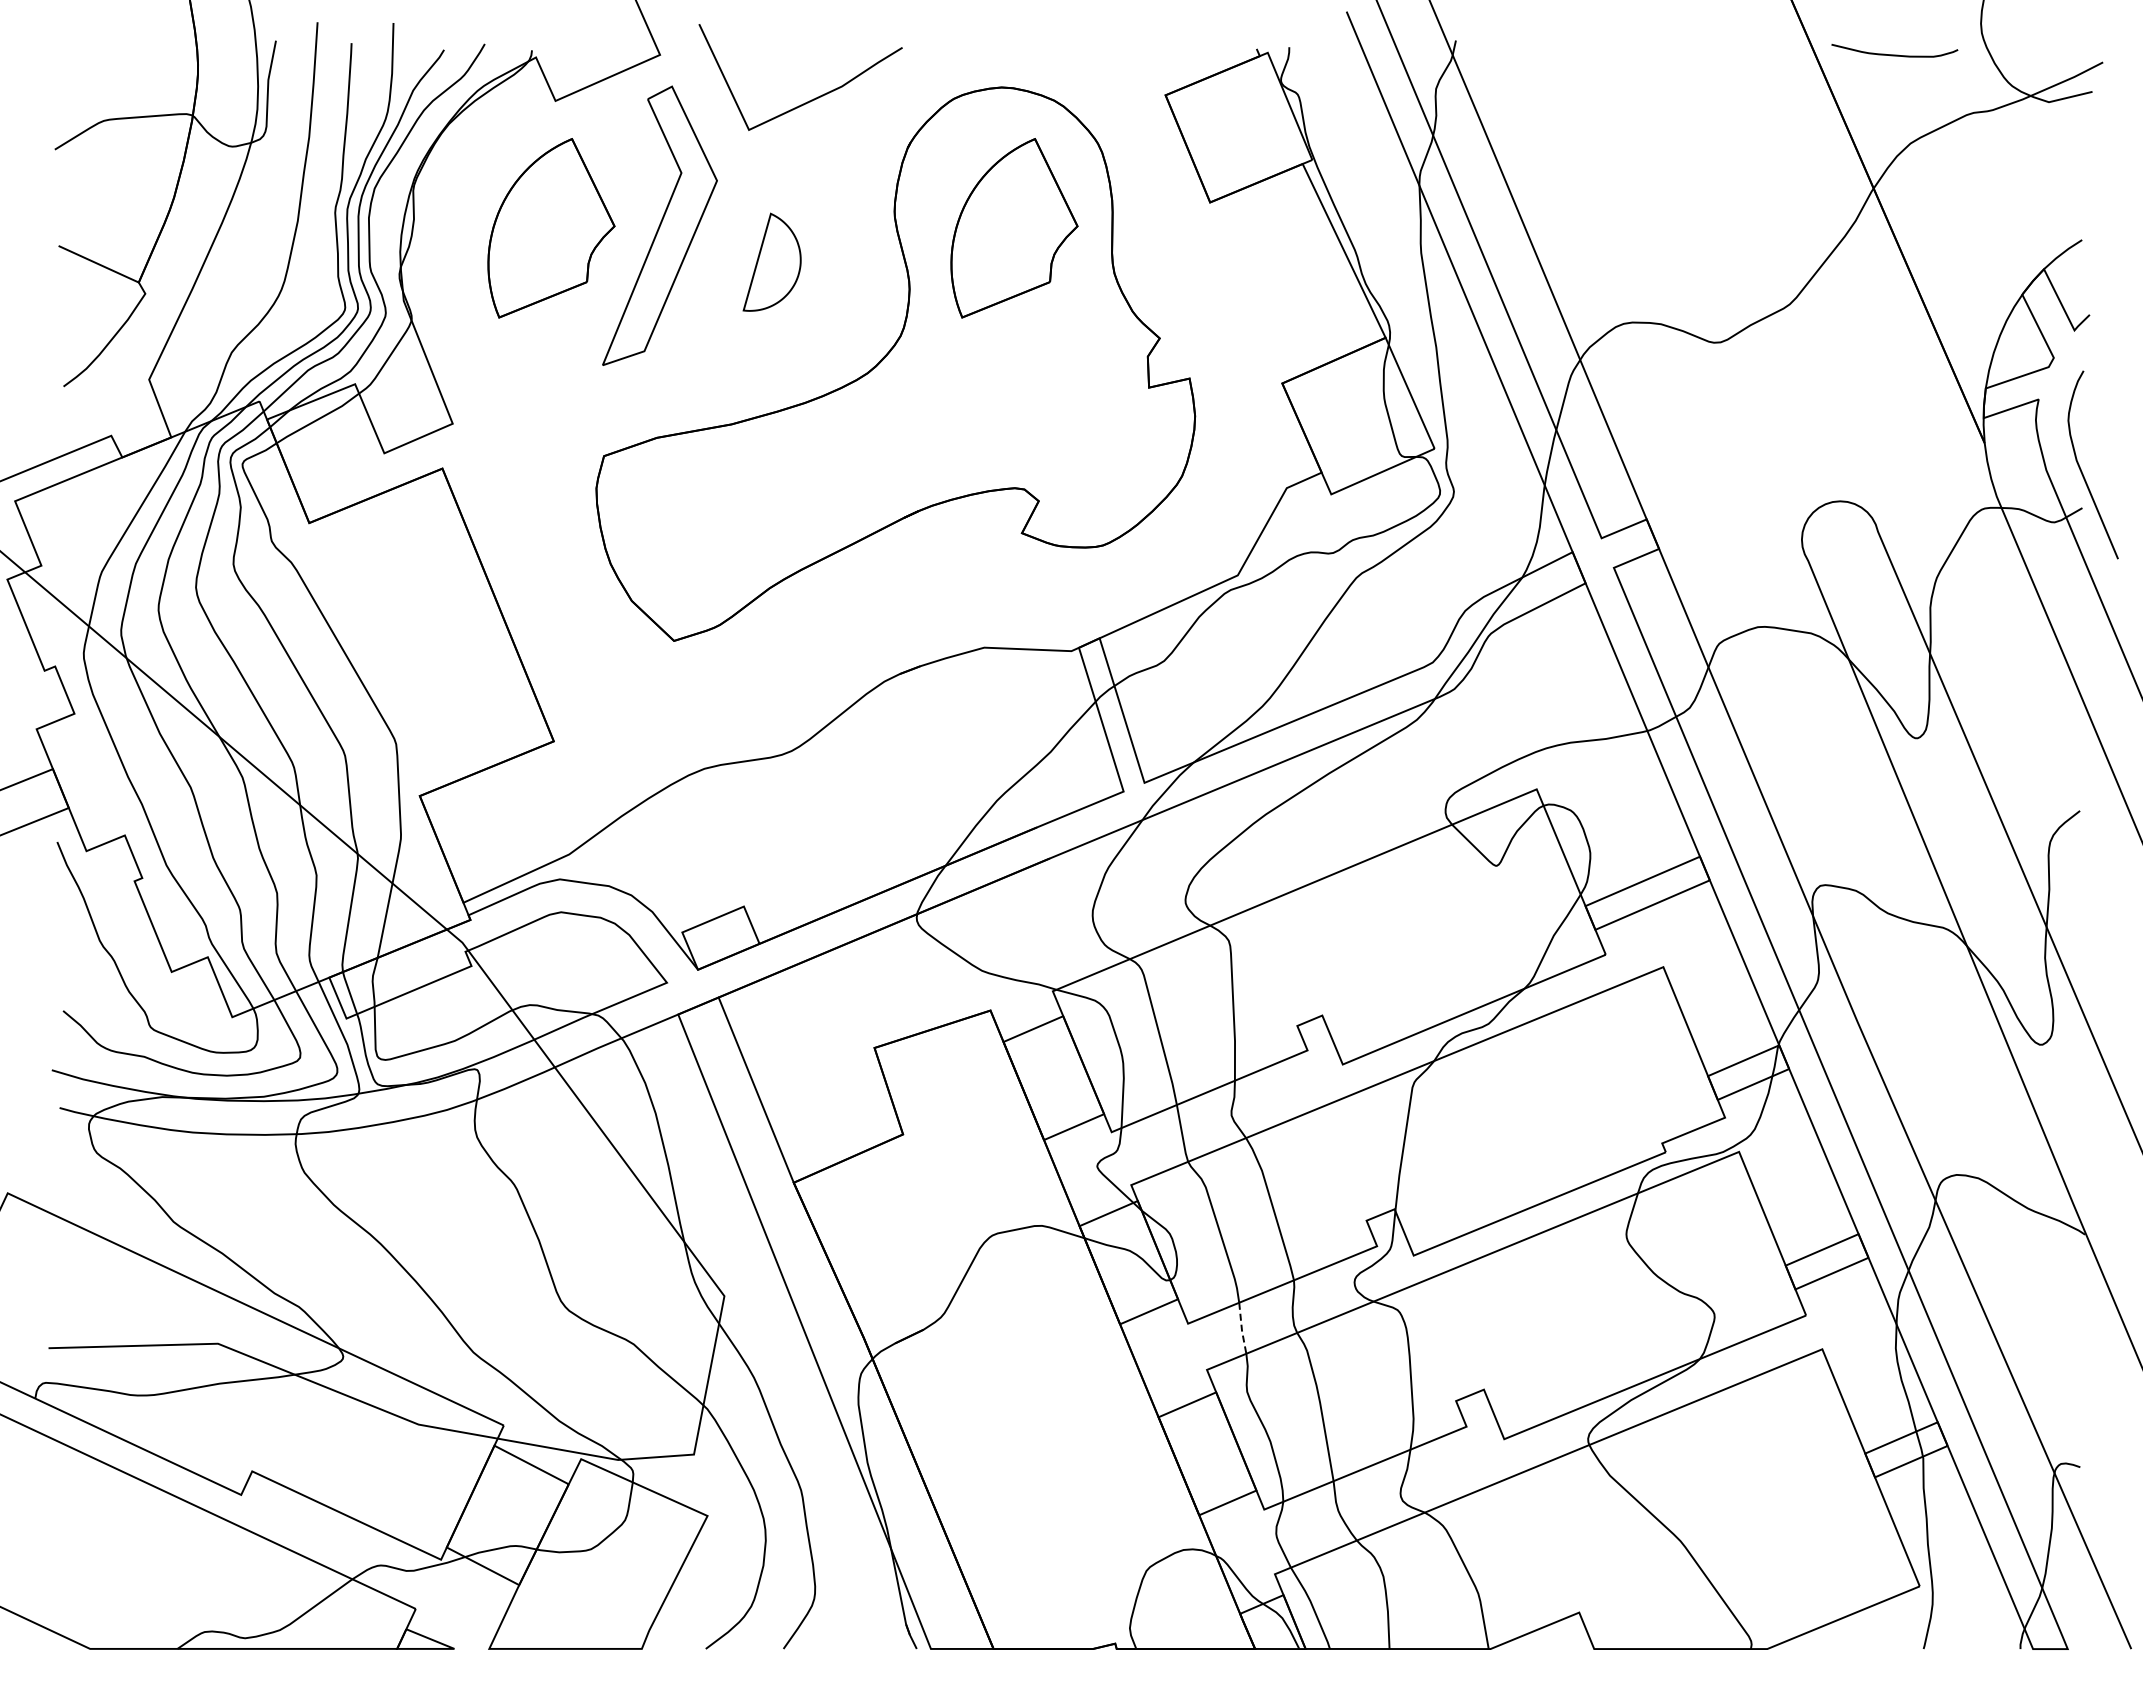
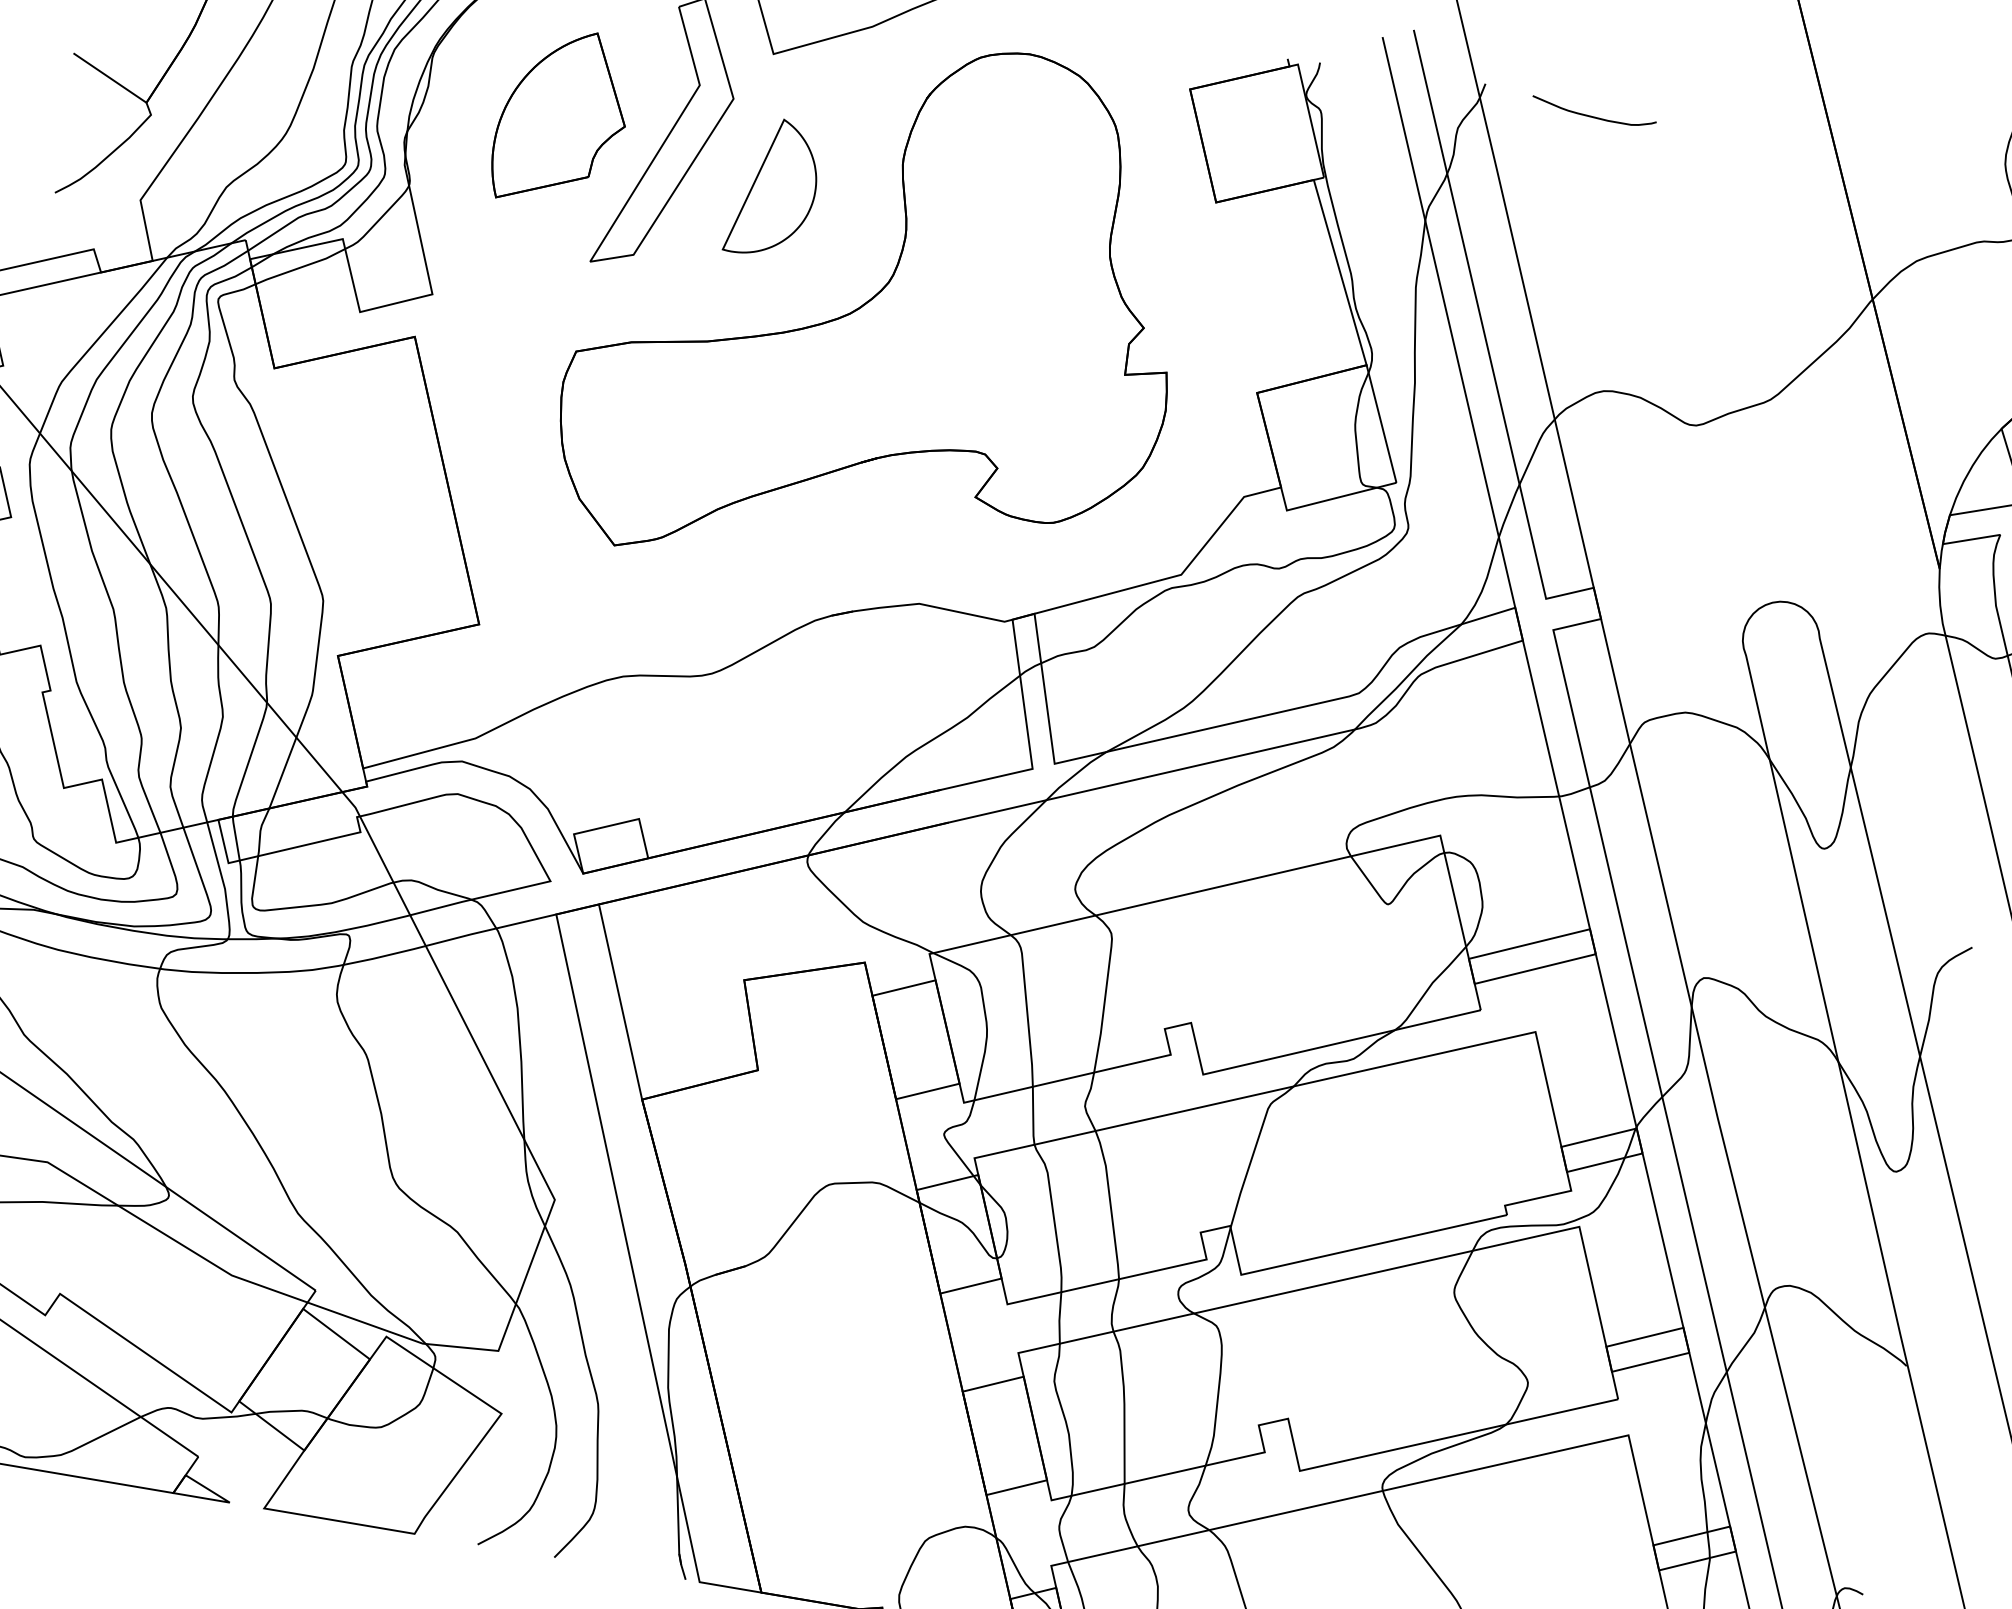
curve: (1894, 54) -> (1593, 116), moved
part: (1014, 228) -> (1018, 195), removed
part: (771, 262) -> (773, 188), size x1.43
line: (1241, 1329) -> (1059, 1318), dashed -> solid

